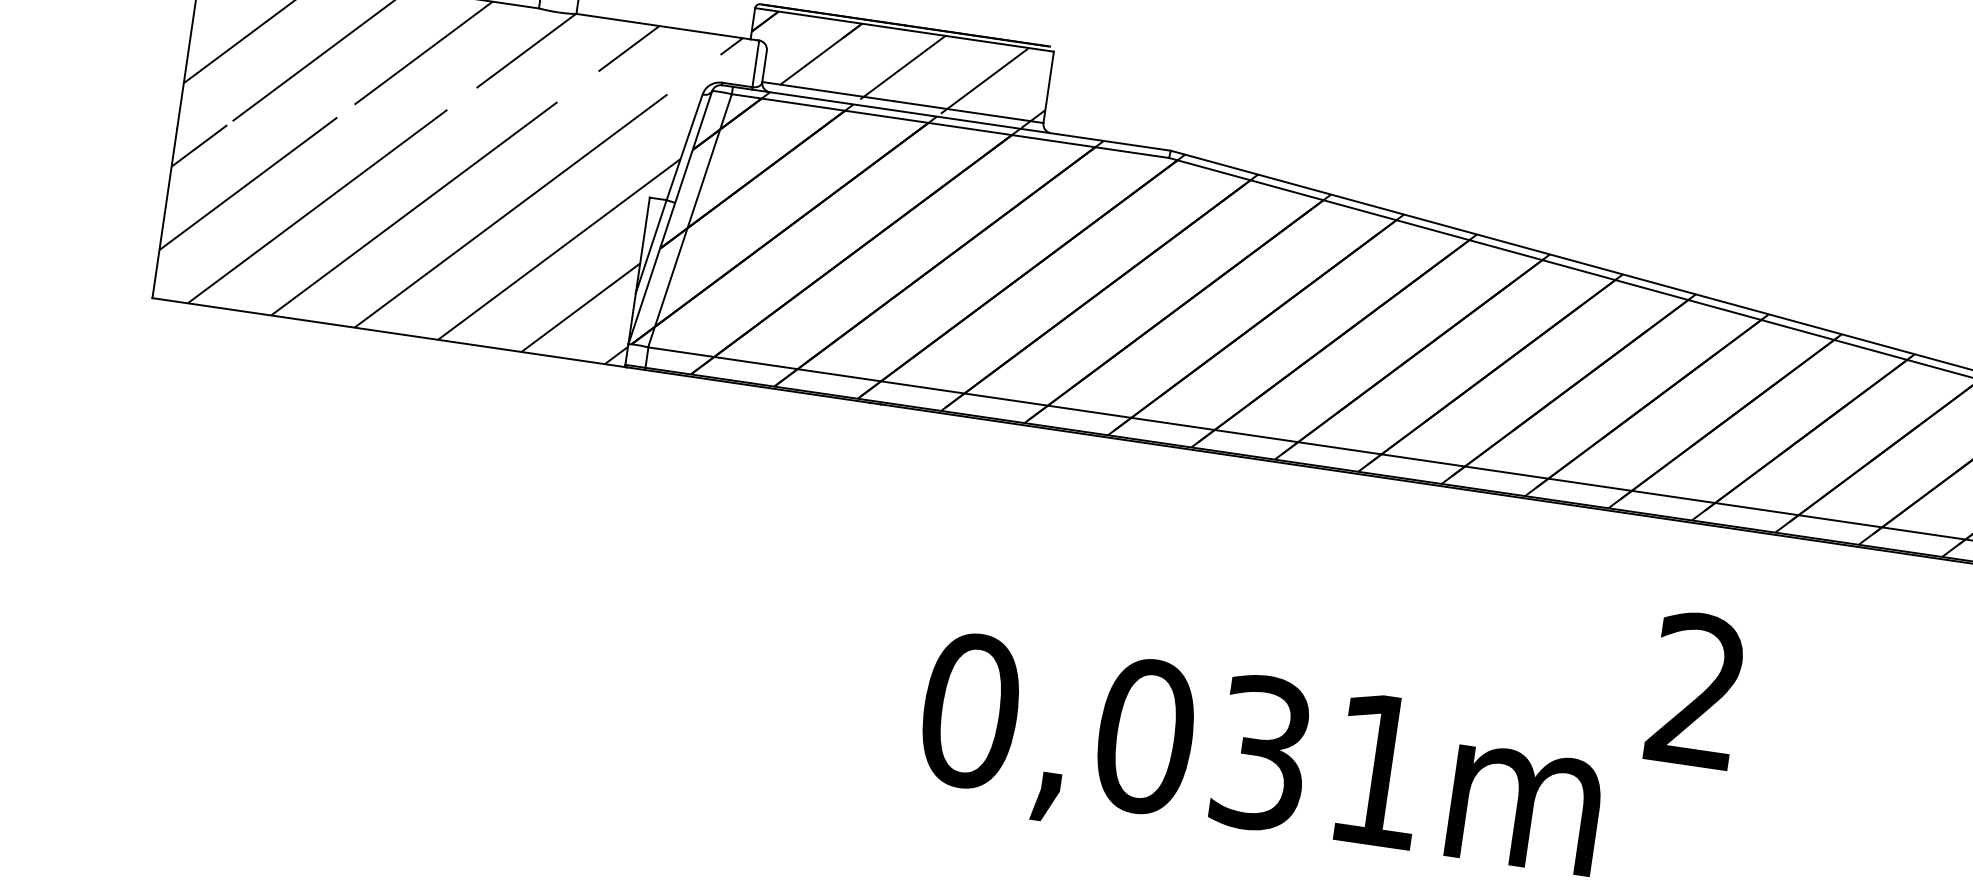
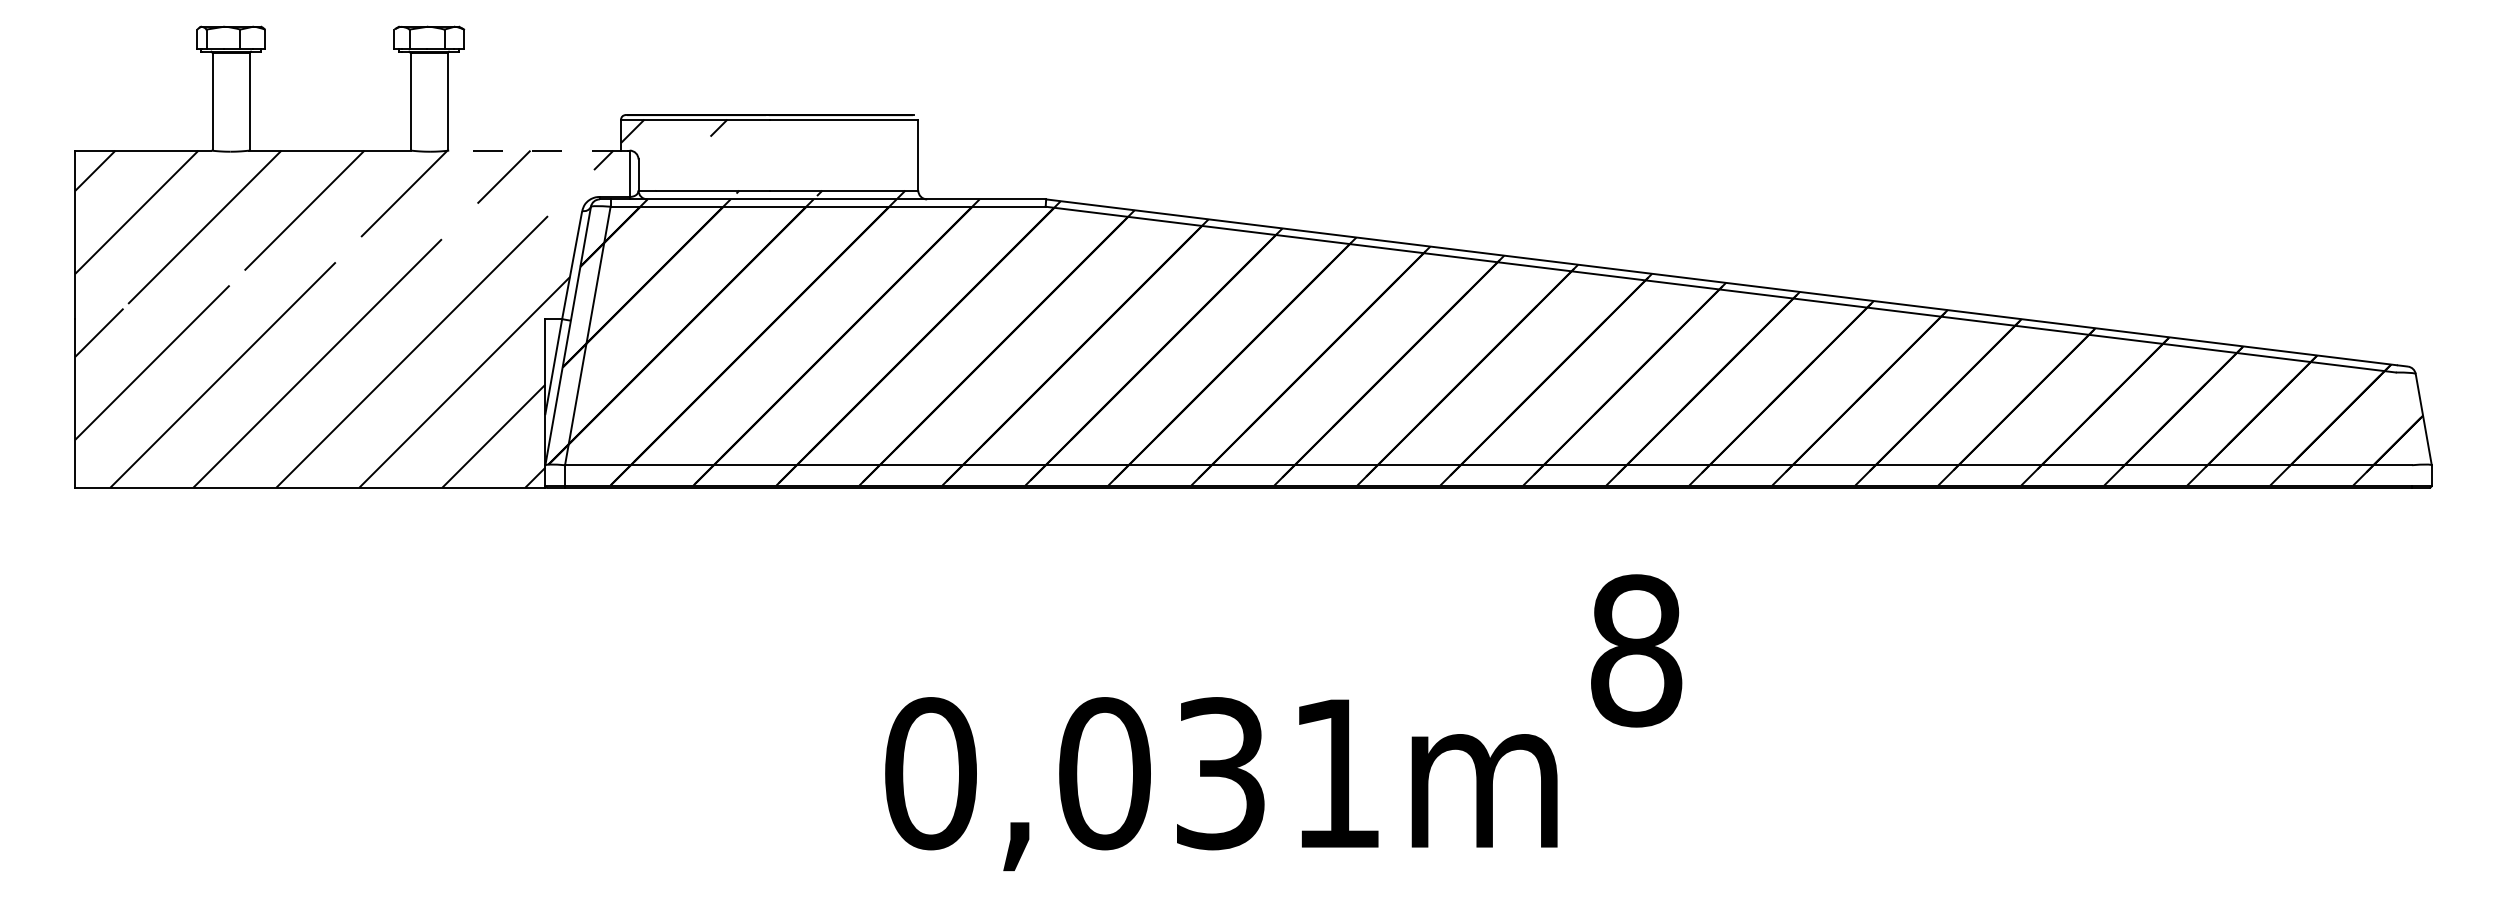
line: (663, 26) -> (534, 150), solid -> dashed
hatch: (899, 64) -> (769, 154), removed
text: (1697, 690) -> (1636, 650), 2 -> 8

